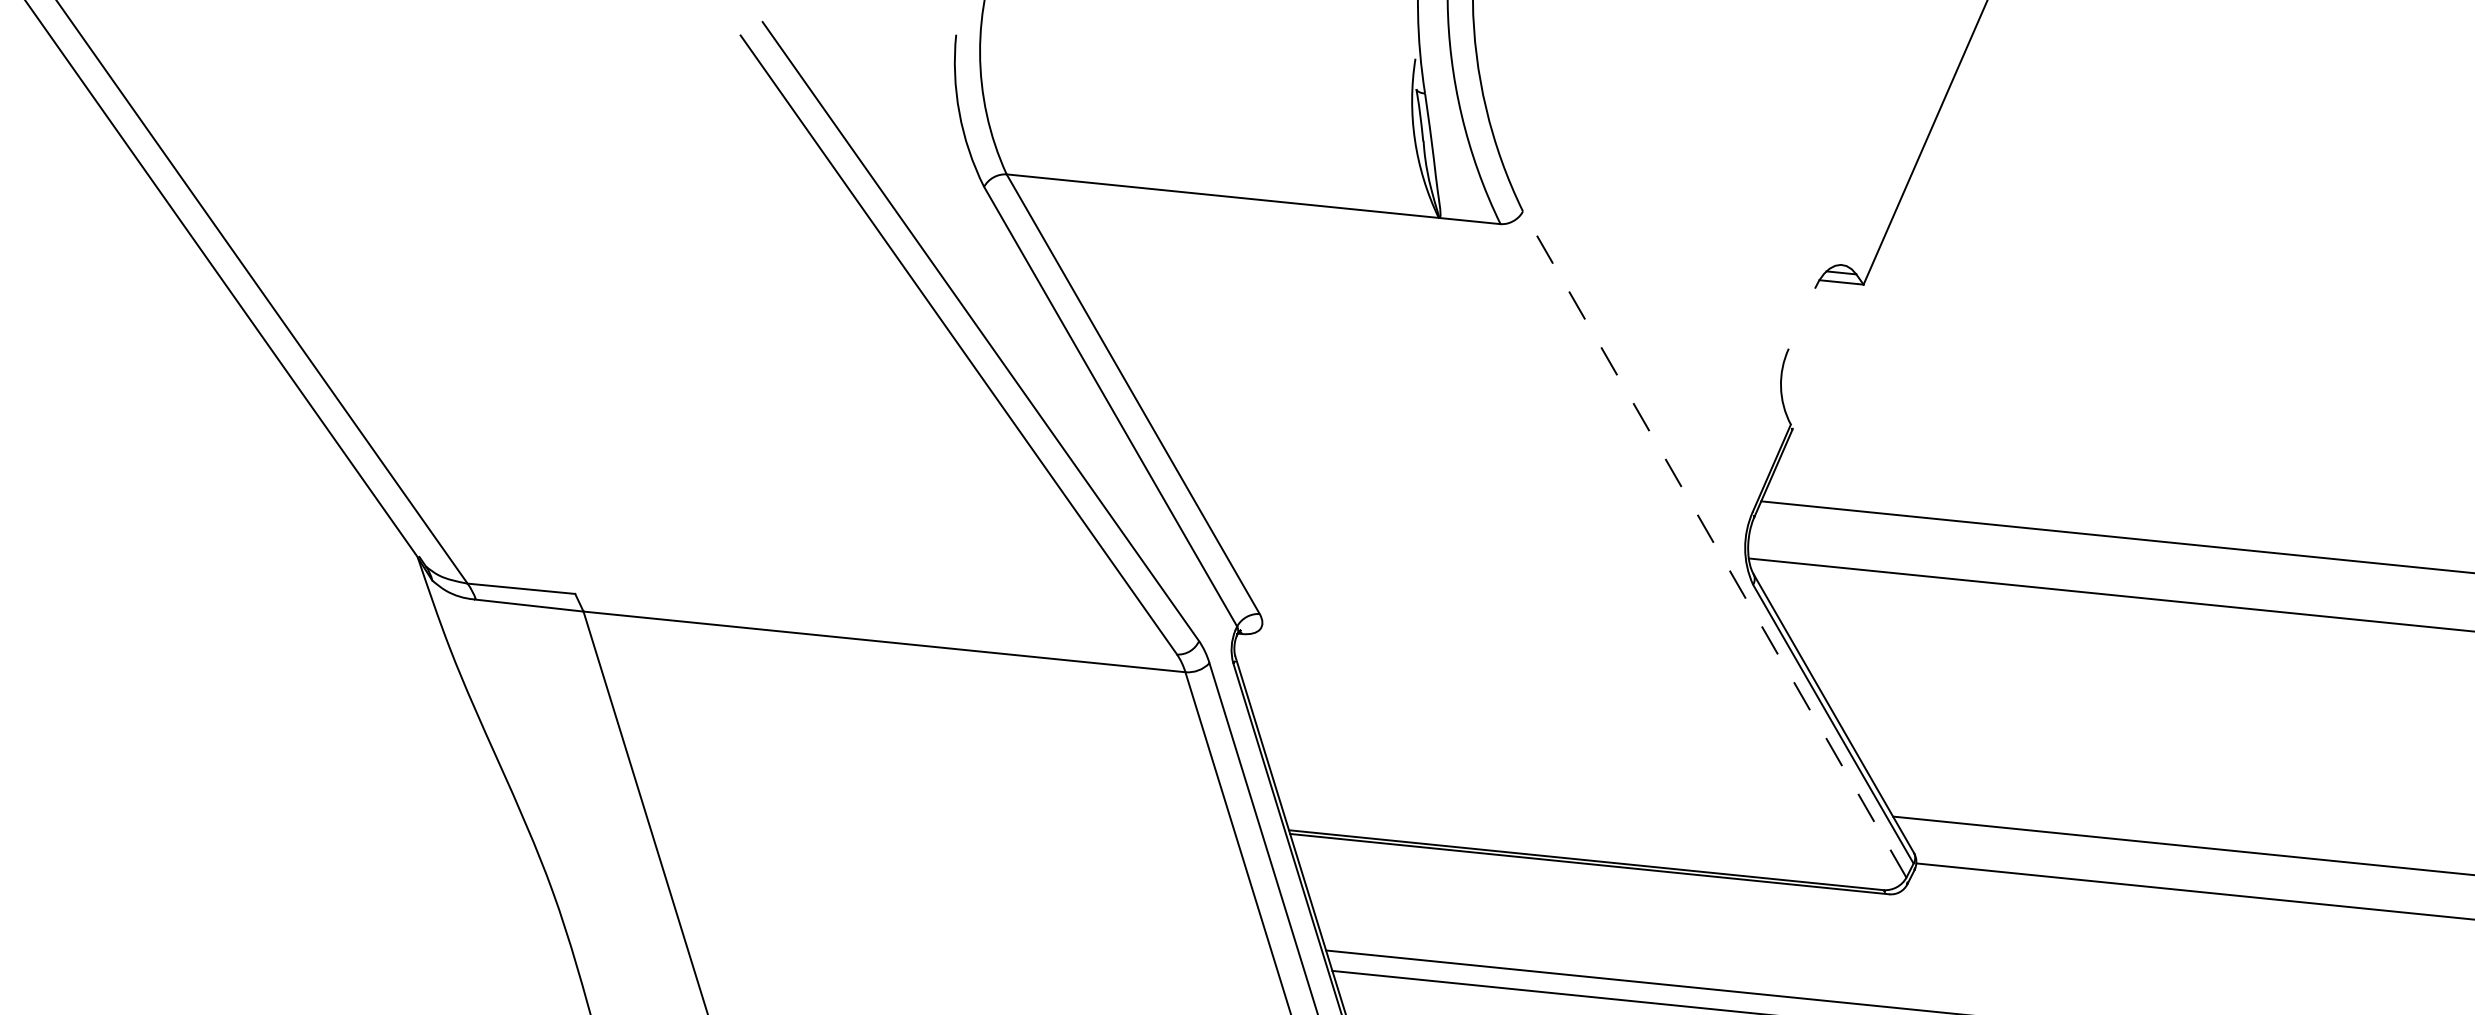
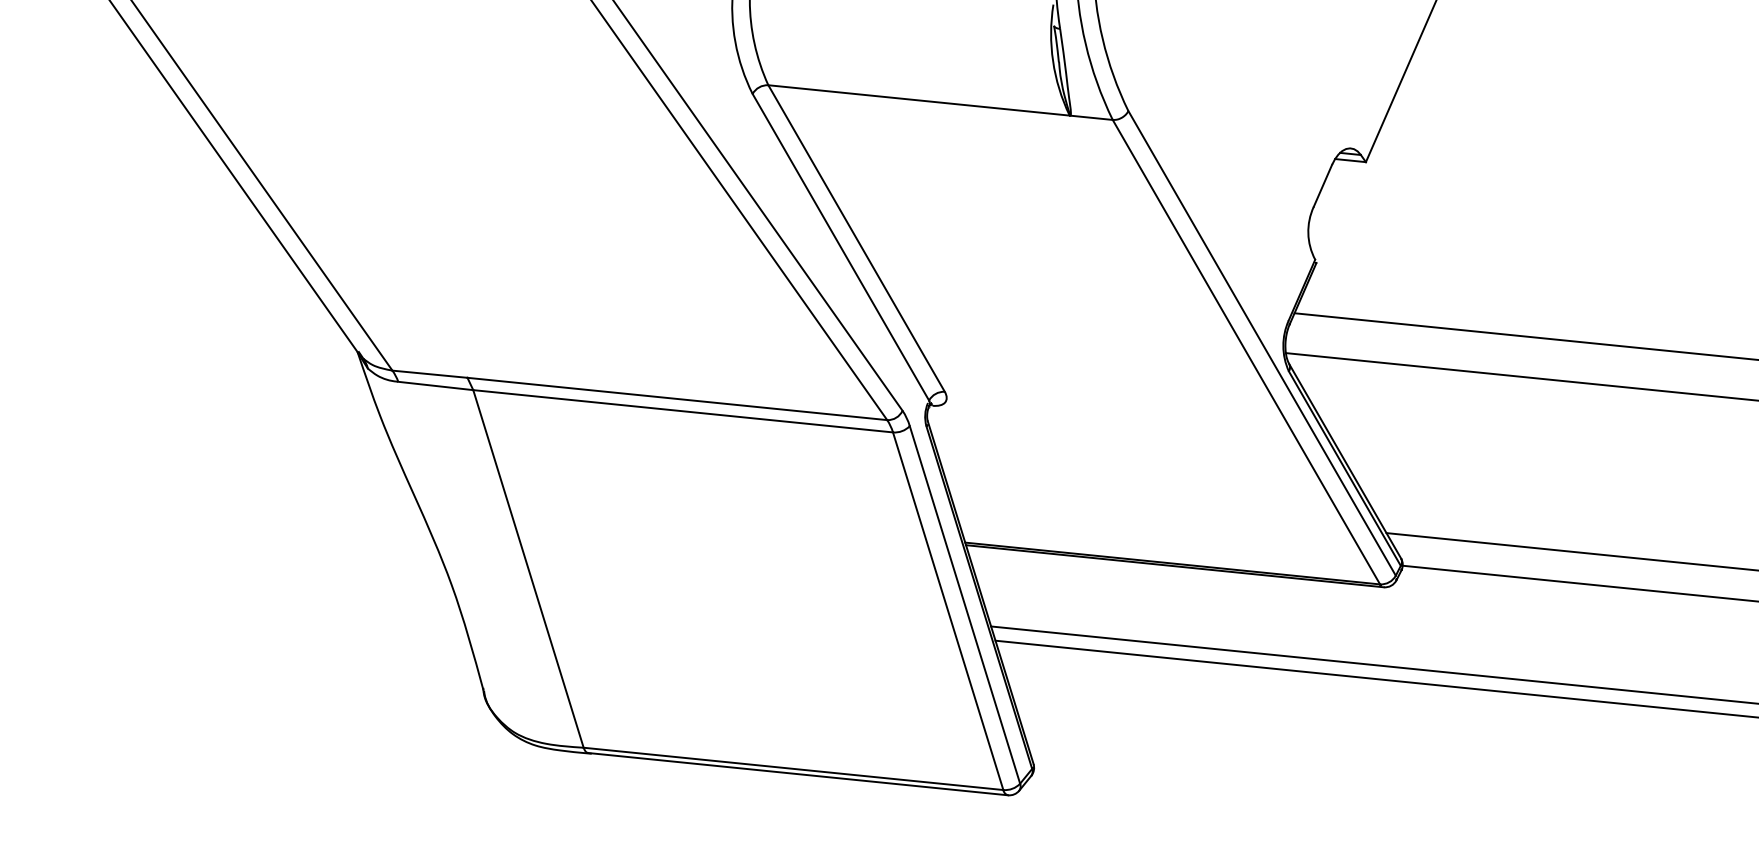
line: (1801, 318) -> (1322, 185), added
line: (1713, 543) -> (1261, 342), dashed -> solid
line: (1692, 556) -> (1246, 351), added
line: (876, 623) -> (677, 398), added

